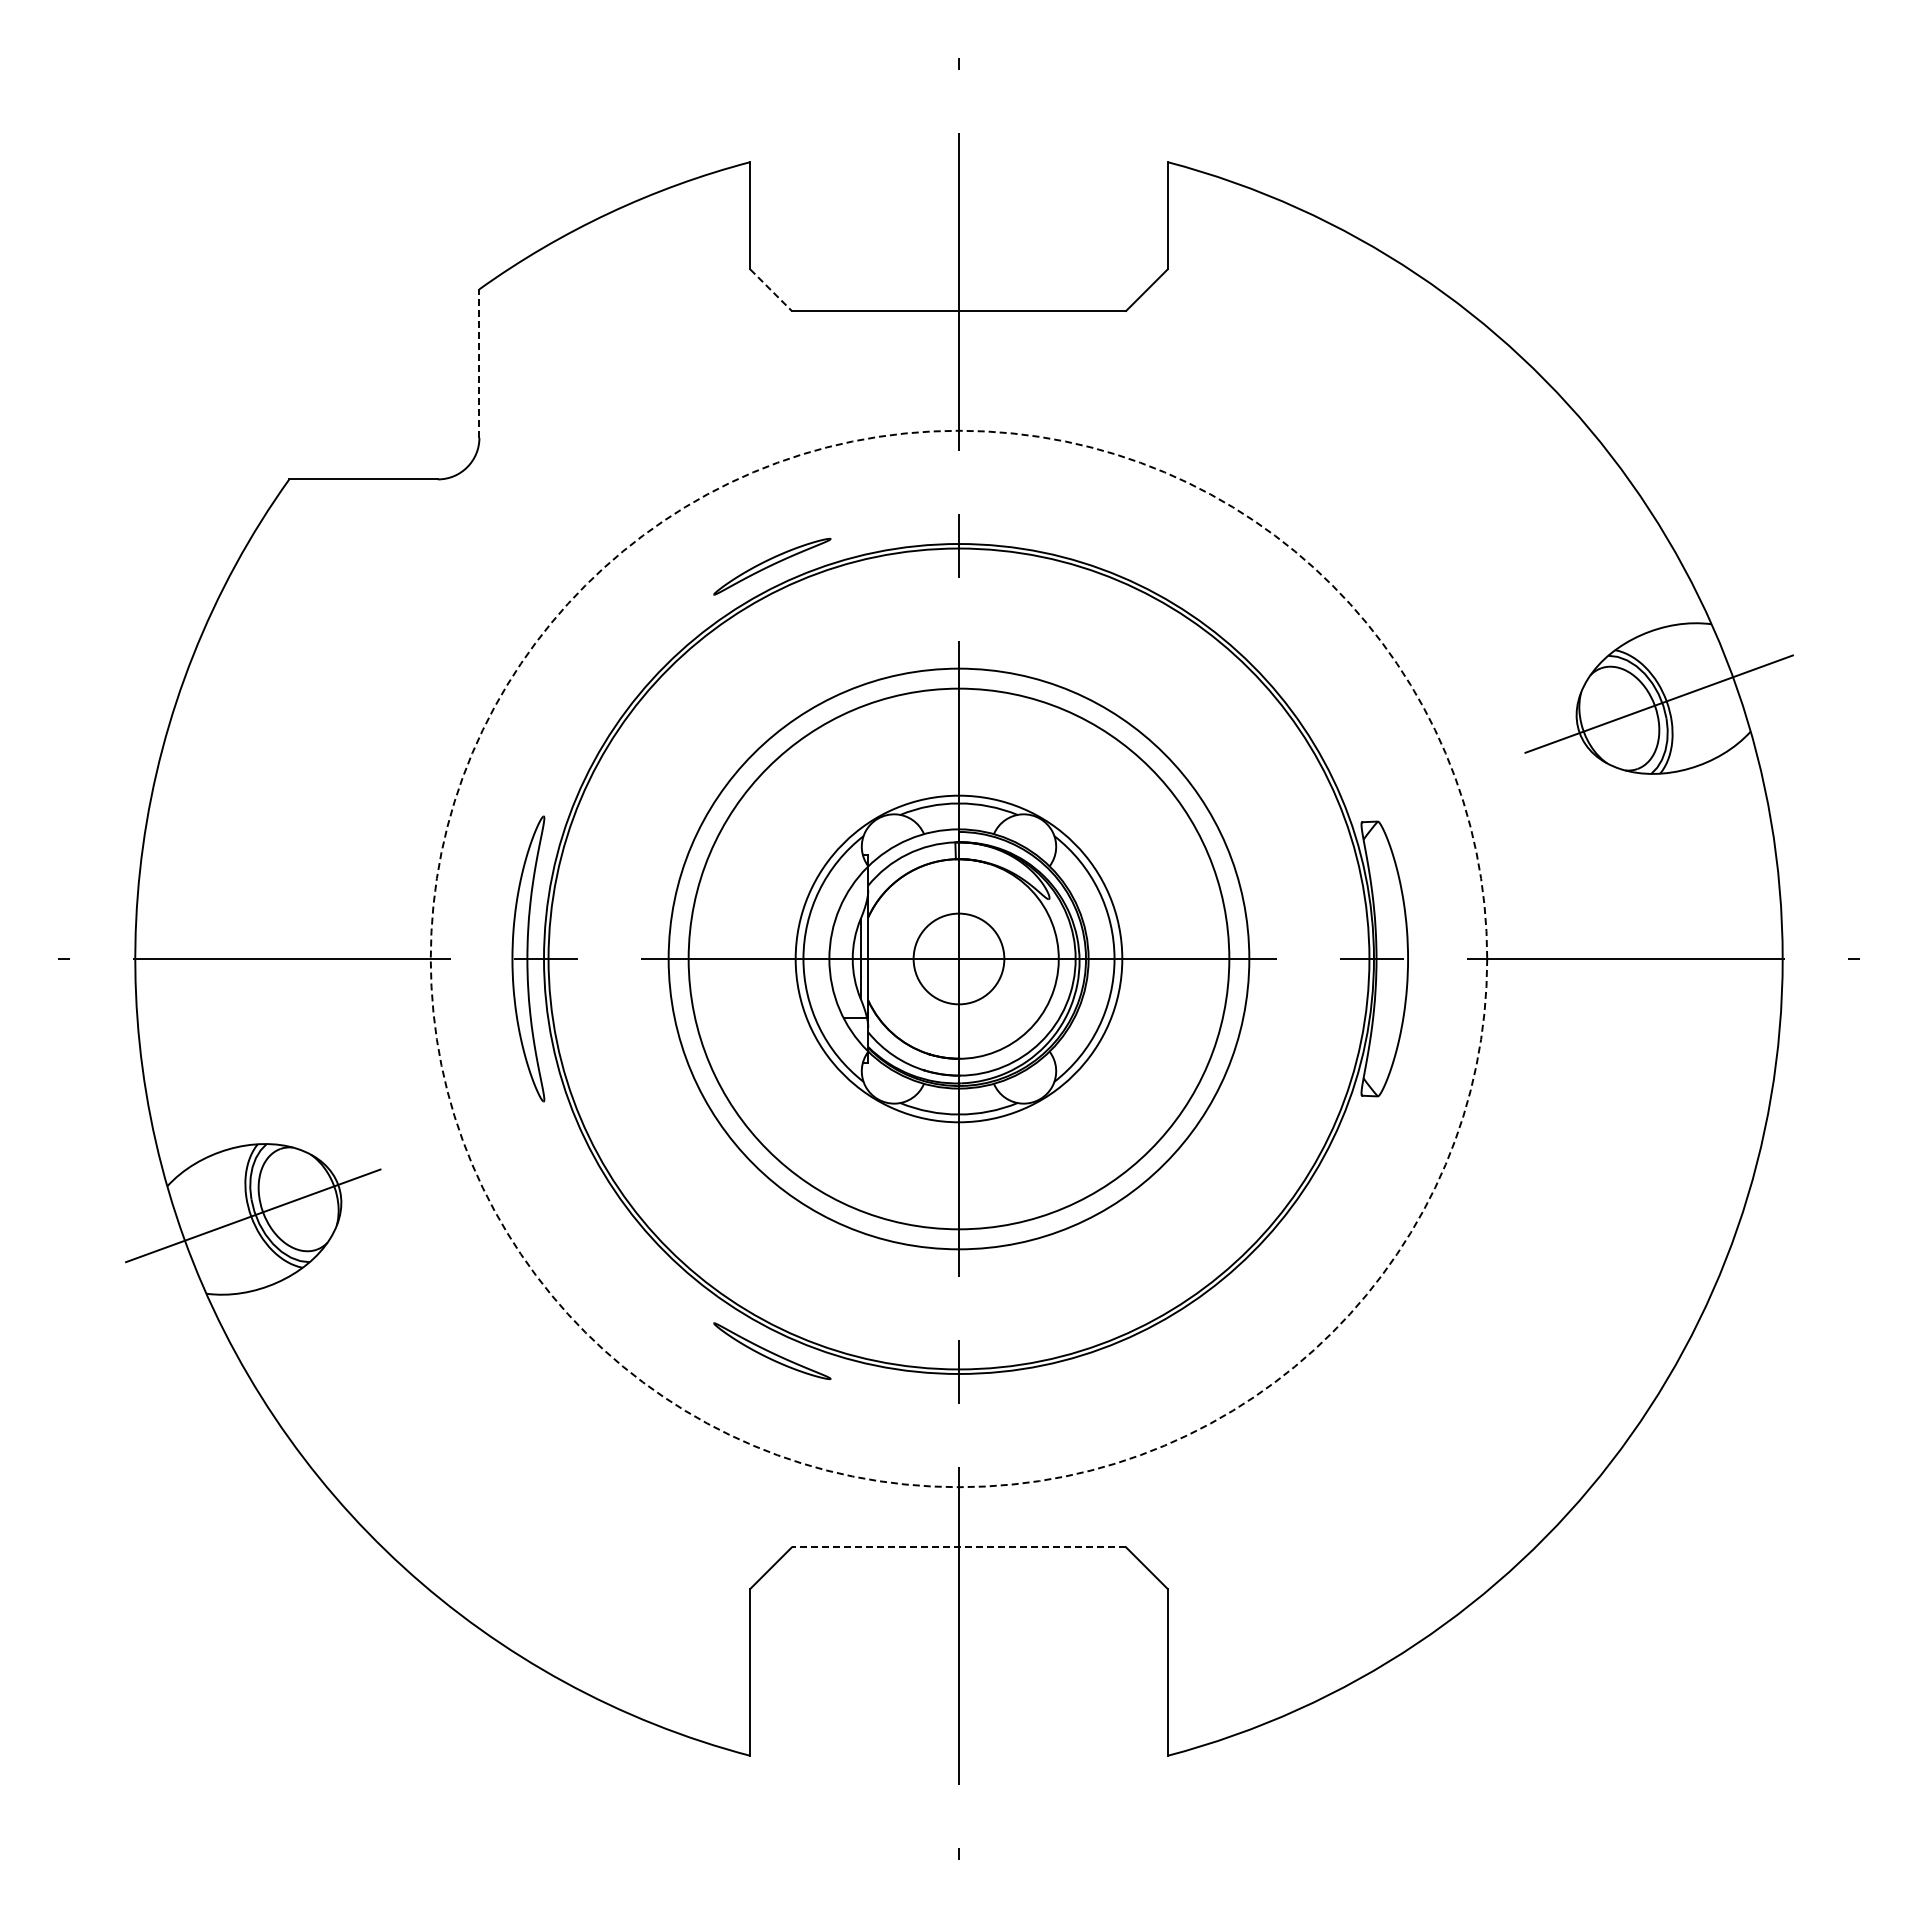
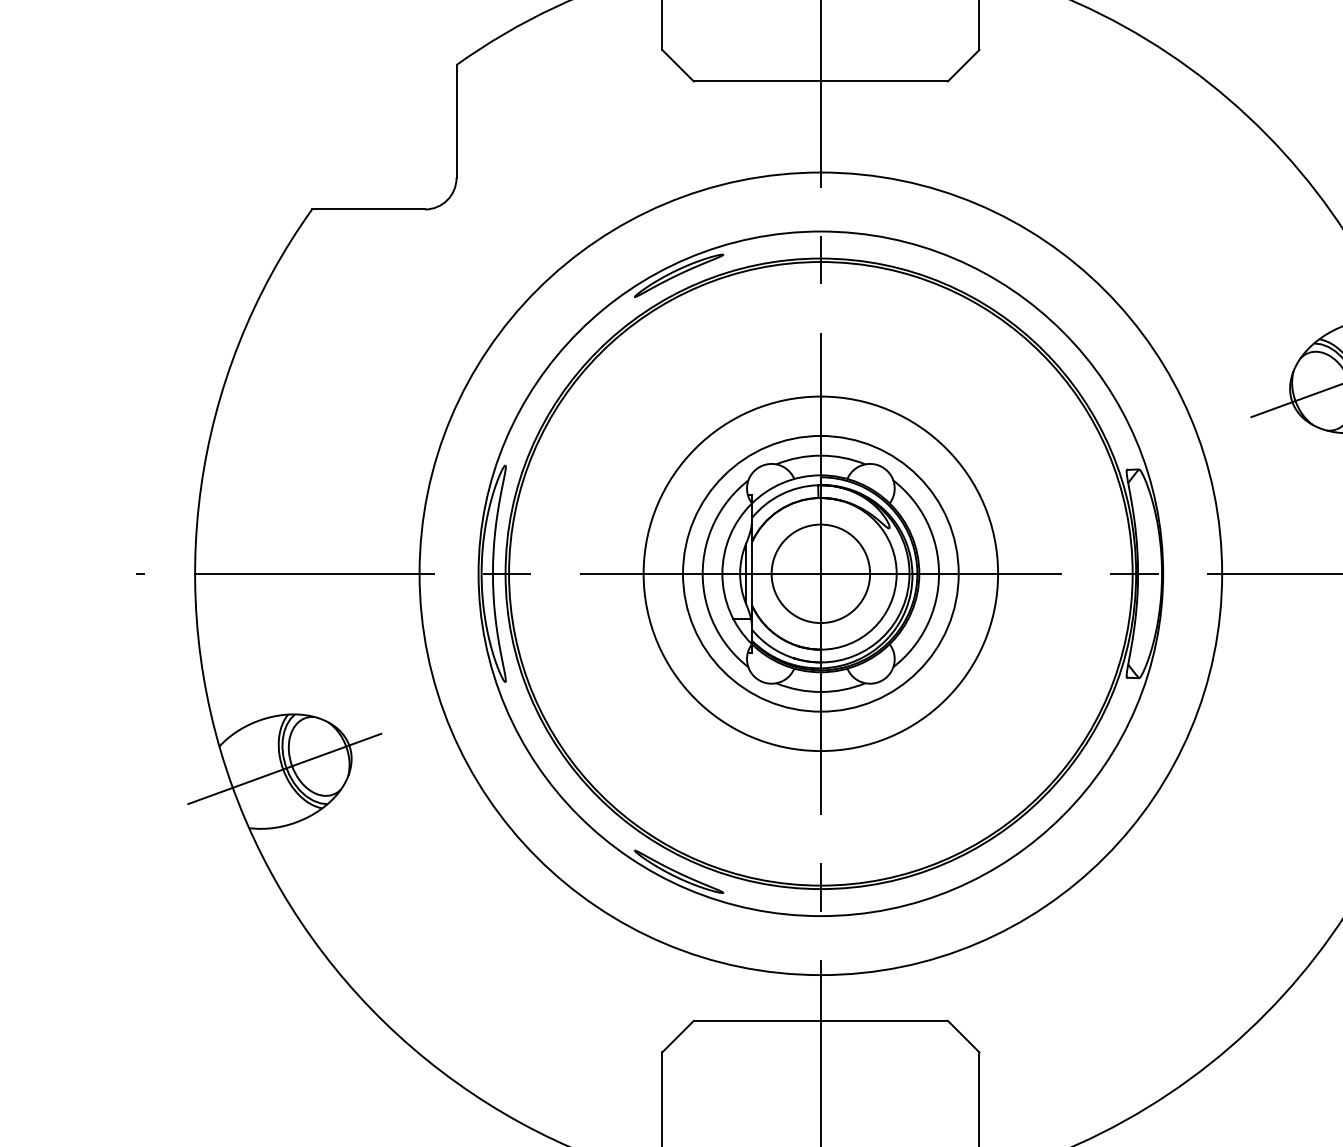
line: (771, 290) -> (678, 65), dashed -> solid
line: (479, 363) -> (456, 121), dashed -> solid
circle: (958, 958) -> (820, 573), dashed -> solid
circle: (958, 958) -> (820, 573), size x0.62
circle: (958, 958) -> (820, 573), size x1.43
circle: (958, 958) -> (820, 573), size x1.43
circle: (958, 958) -> (820, 573), size x1.67
line: (958, 1547) -> (820, 1020), dashed -> solid

